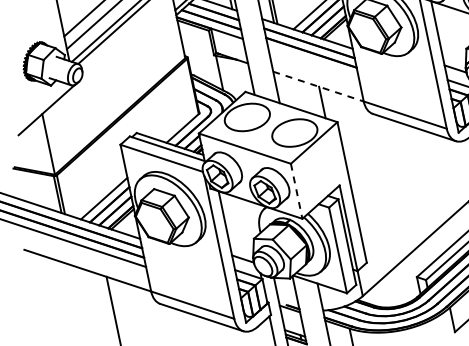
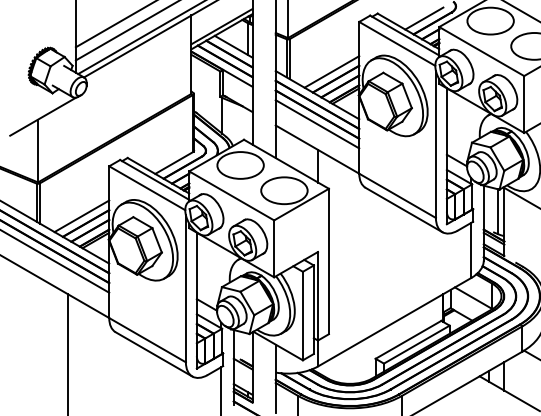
line: (313, 62) -> (317, 124), added
line: (318, 86) -> (317, 149), dashed -> solid
line: (297, 191) -> (274, 249), dashed -> solid

